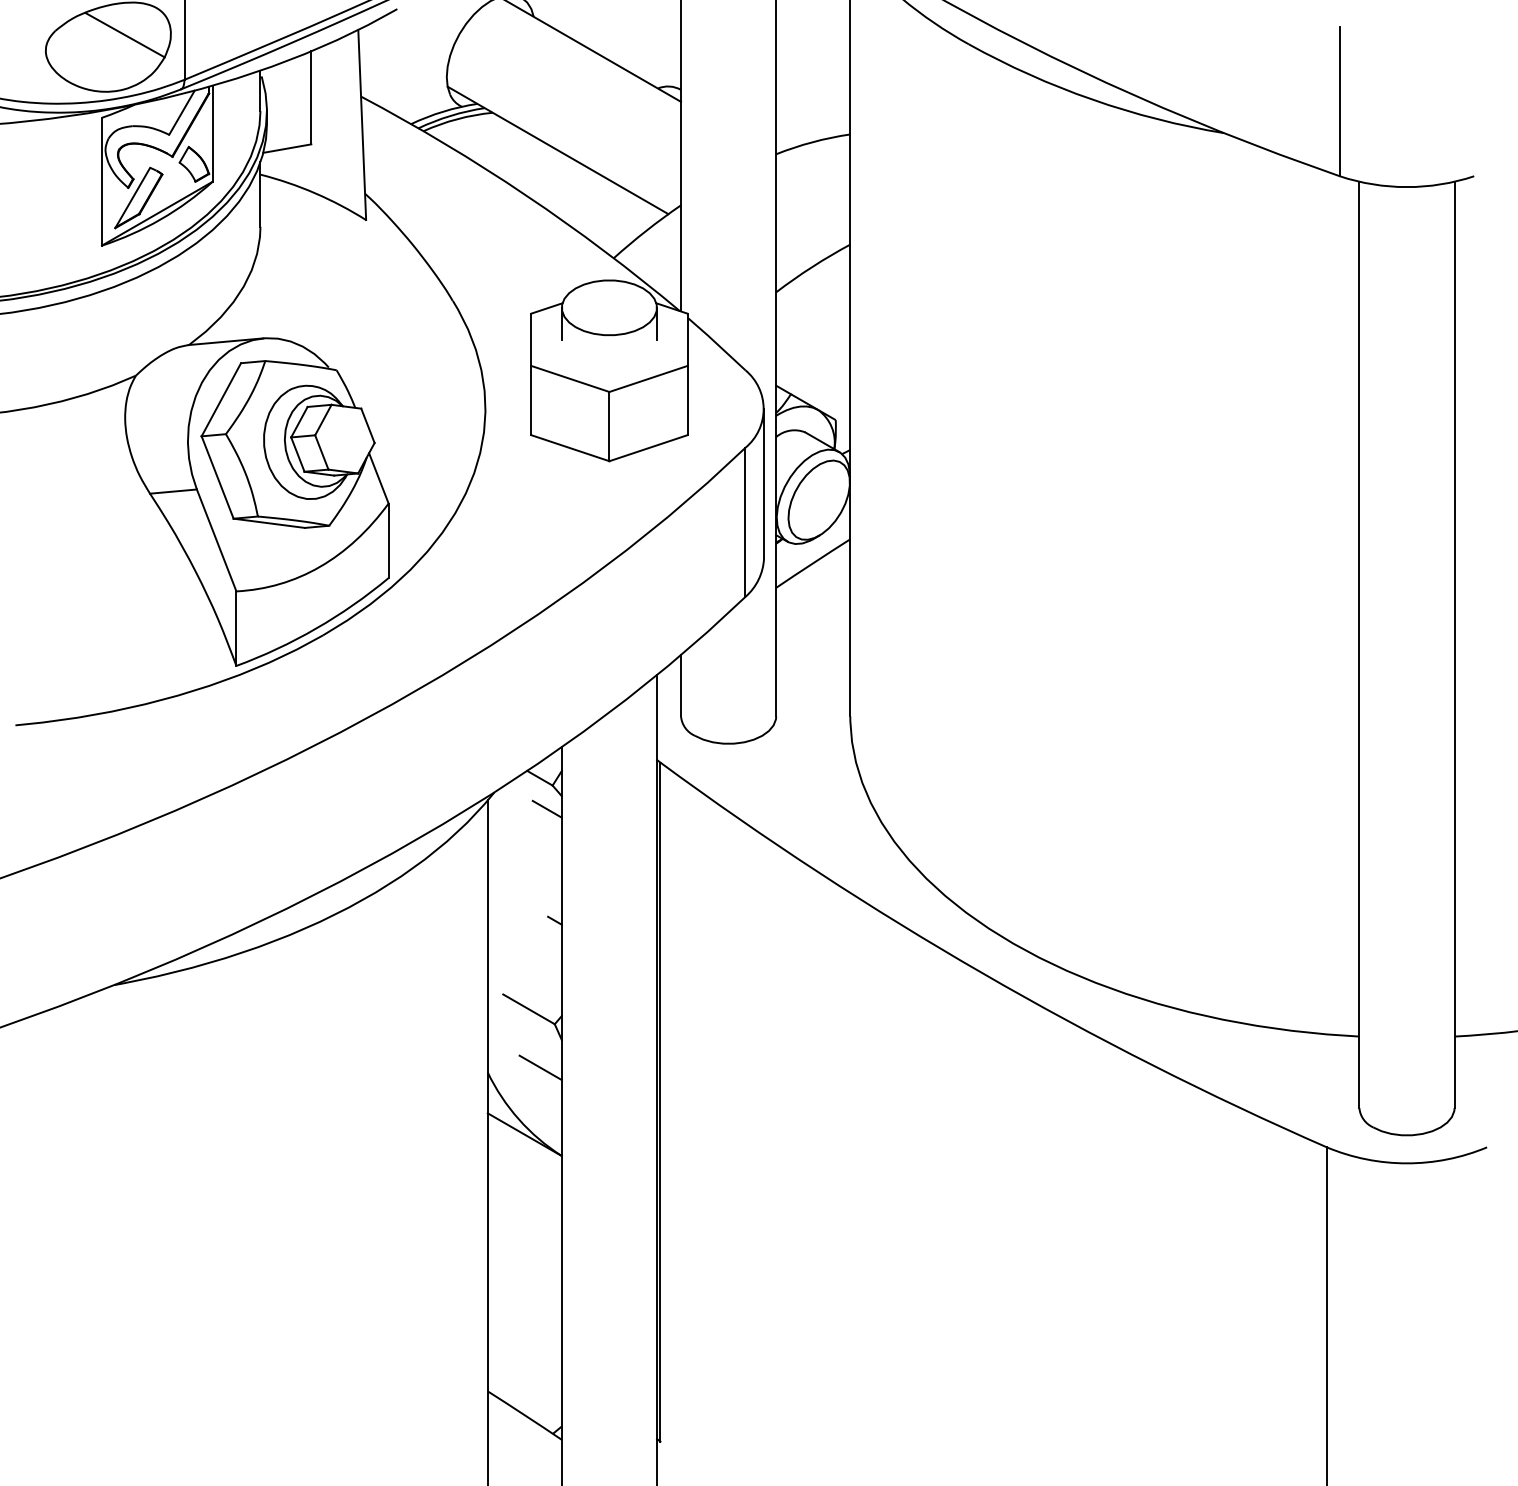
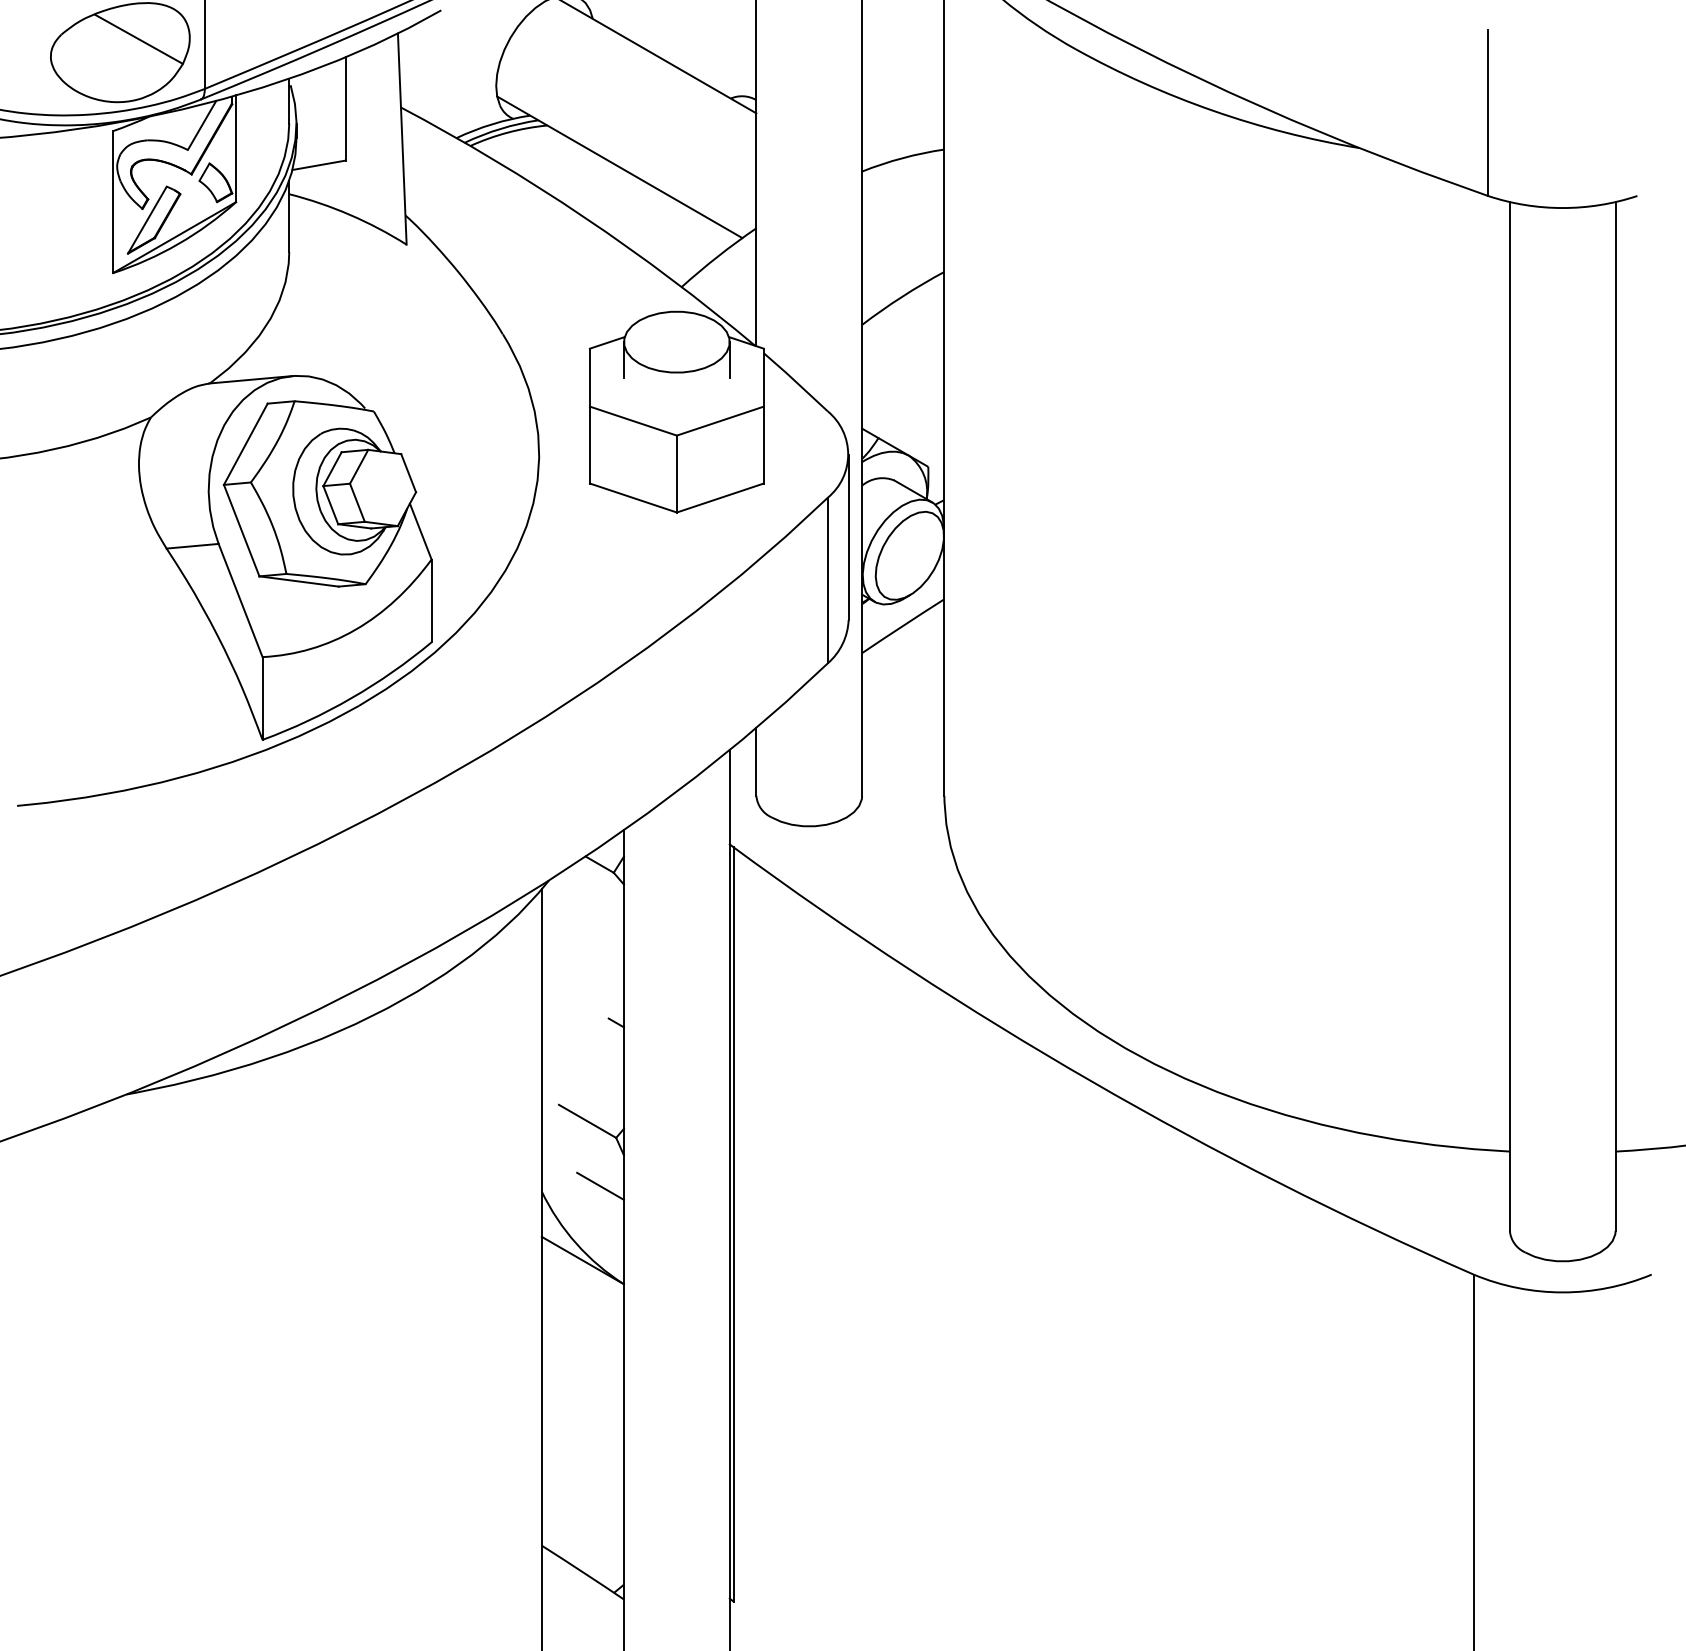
line: (546, 808) -> (607, 898), removed

